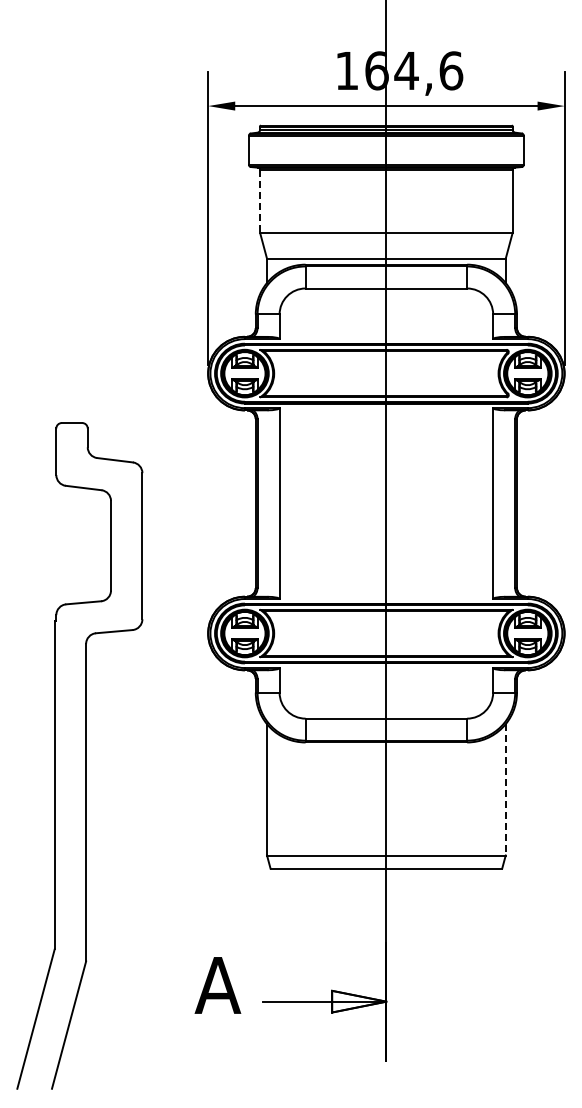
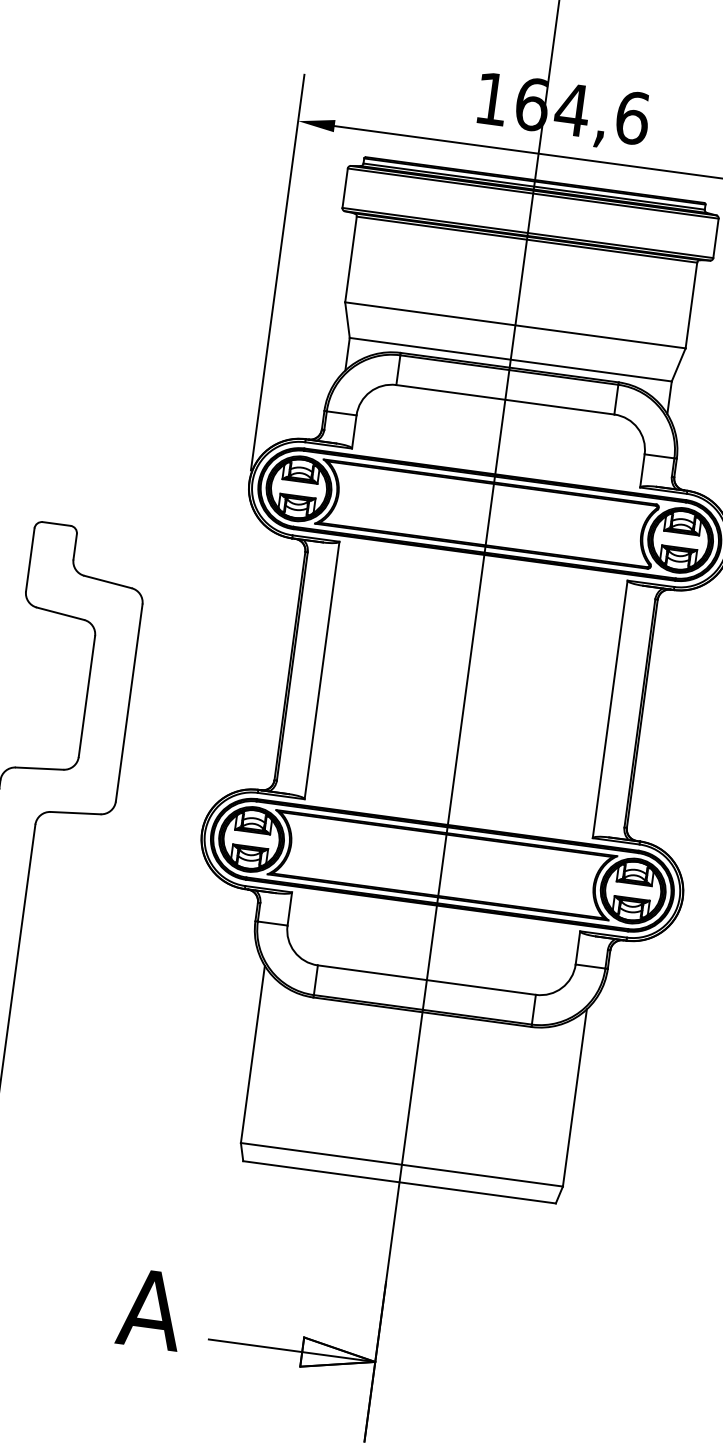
line: (260, 201) -> (351, 259), dashed -> solid
line: (505, 789) -> (574, 1097), dashed -> solid

